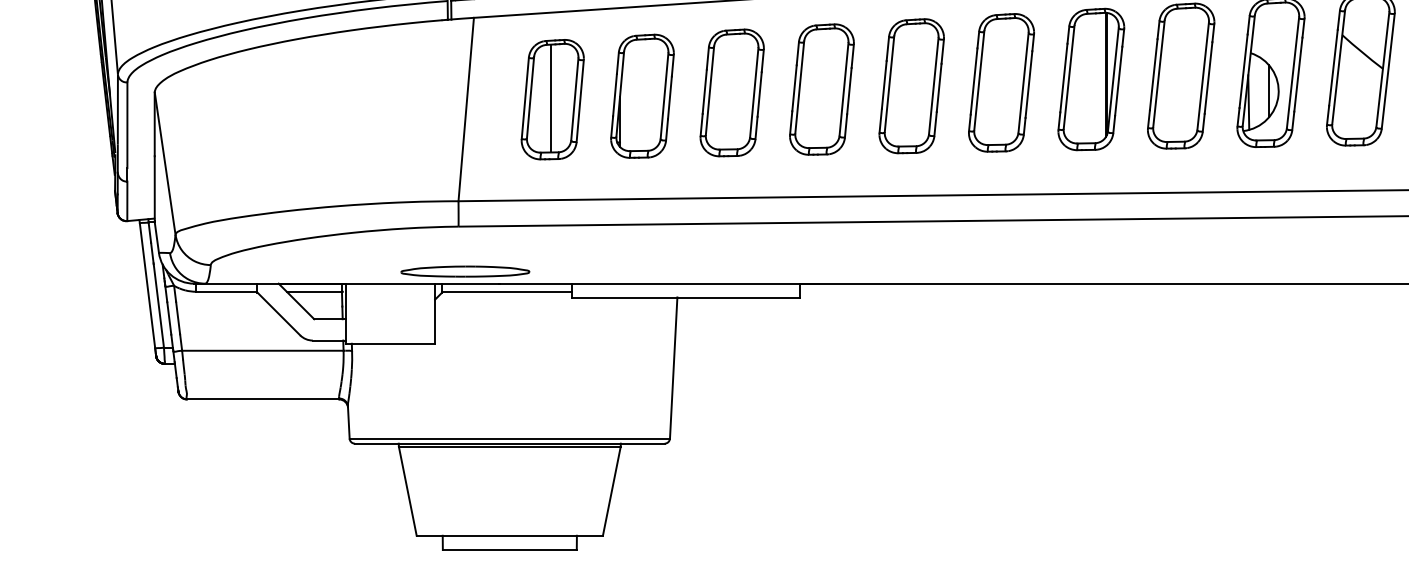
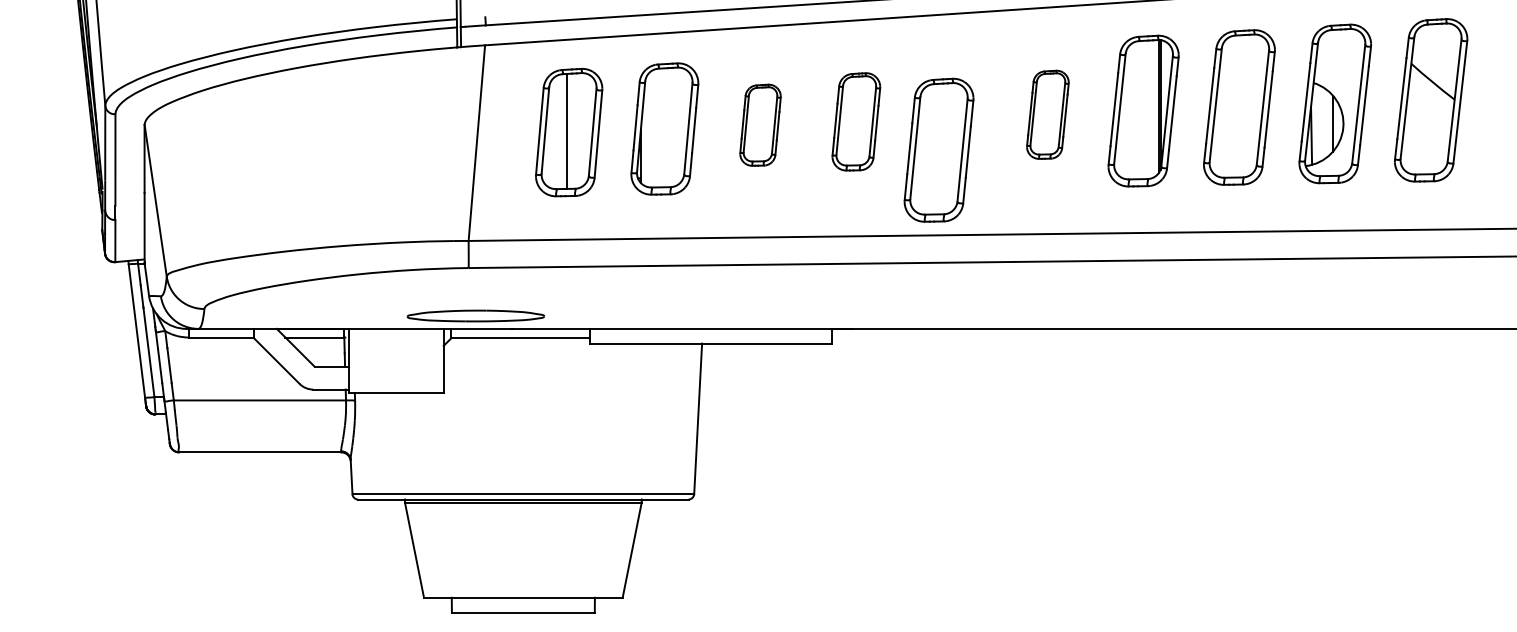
part: (1001, 82) -> (1047, 114), size x0.6
part: (911, 85) -> (938, 149), moved
part: (822, 89) -> (856, 121), size x0.7
part: (732, 92) -> (760, 124), size x0.6

